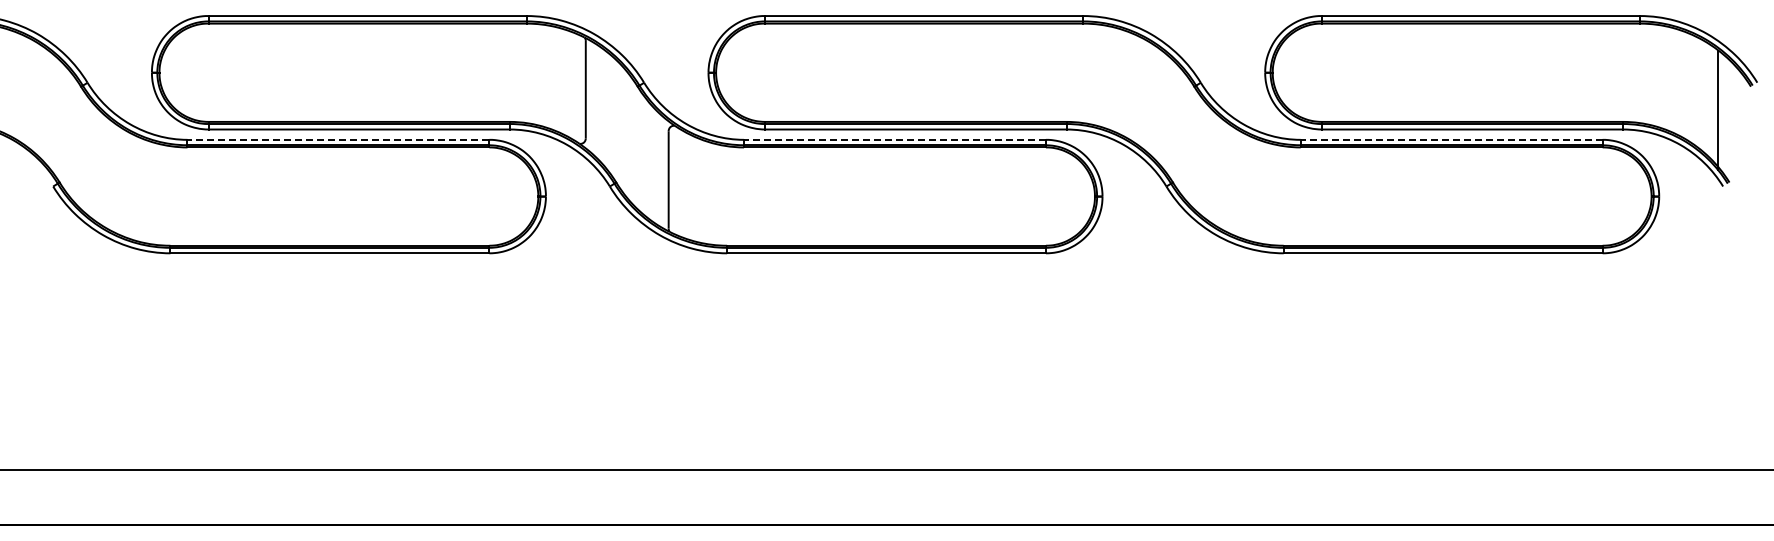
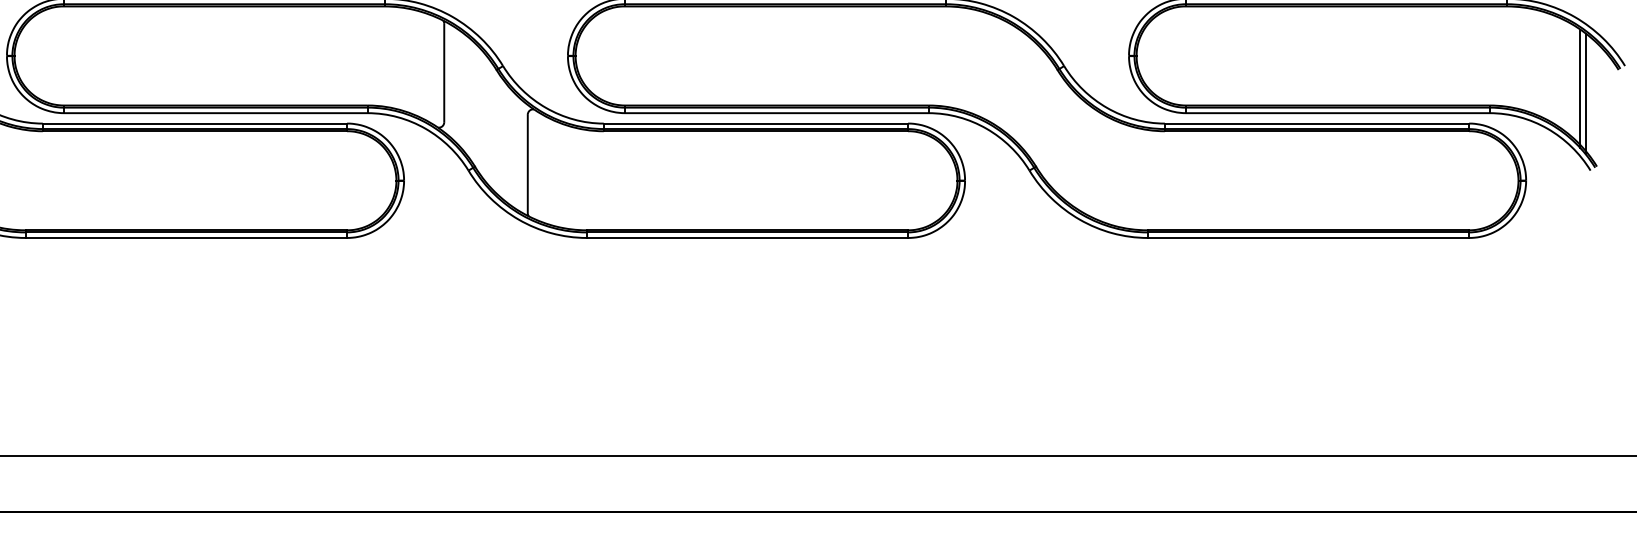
line: (1712, 106) -> (1579, 89), added
line: (338, 139) -> (195, 123), dashed -> solid
line: (895, 139) -> (756, 123), dashed -> solid
line: (1451, 139) -> (1316, 123), dashed -> solid

